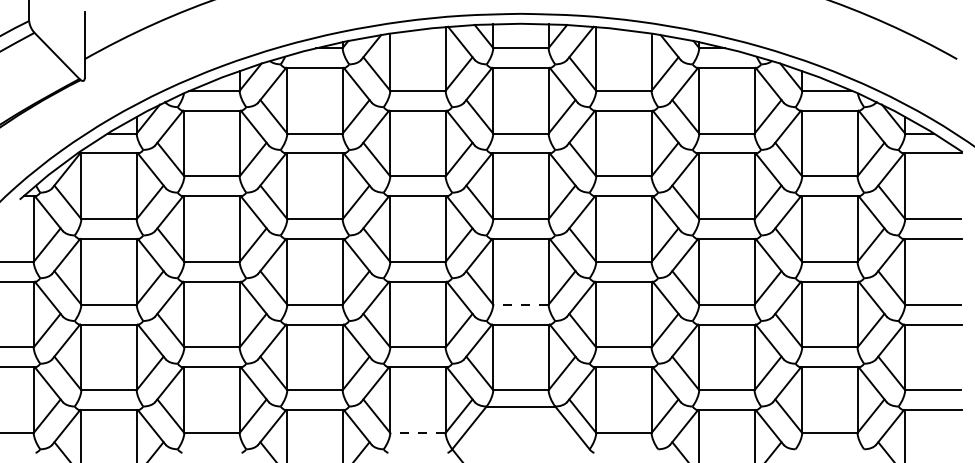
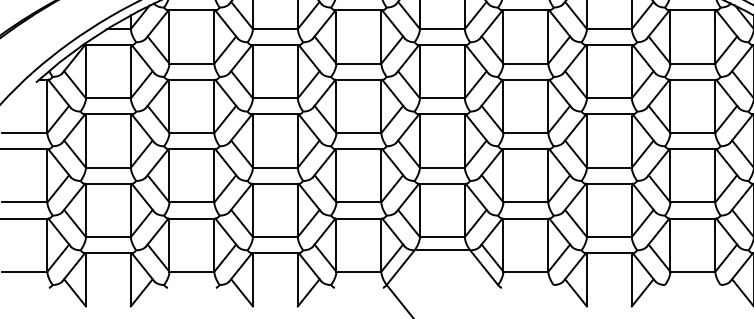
line: (520, 304) -> (442, 167), dashed -> solid
line: (417, 433) -> (358, 272), dashed -> solid

